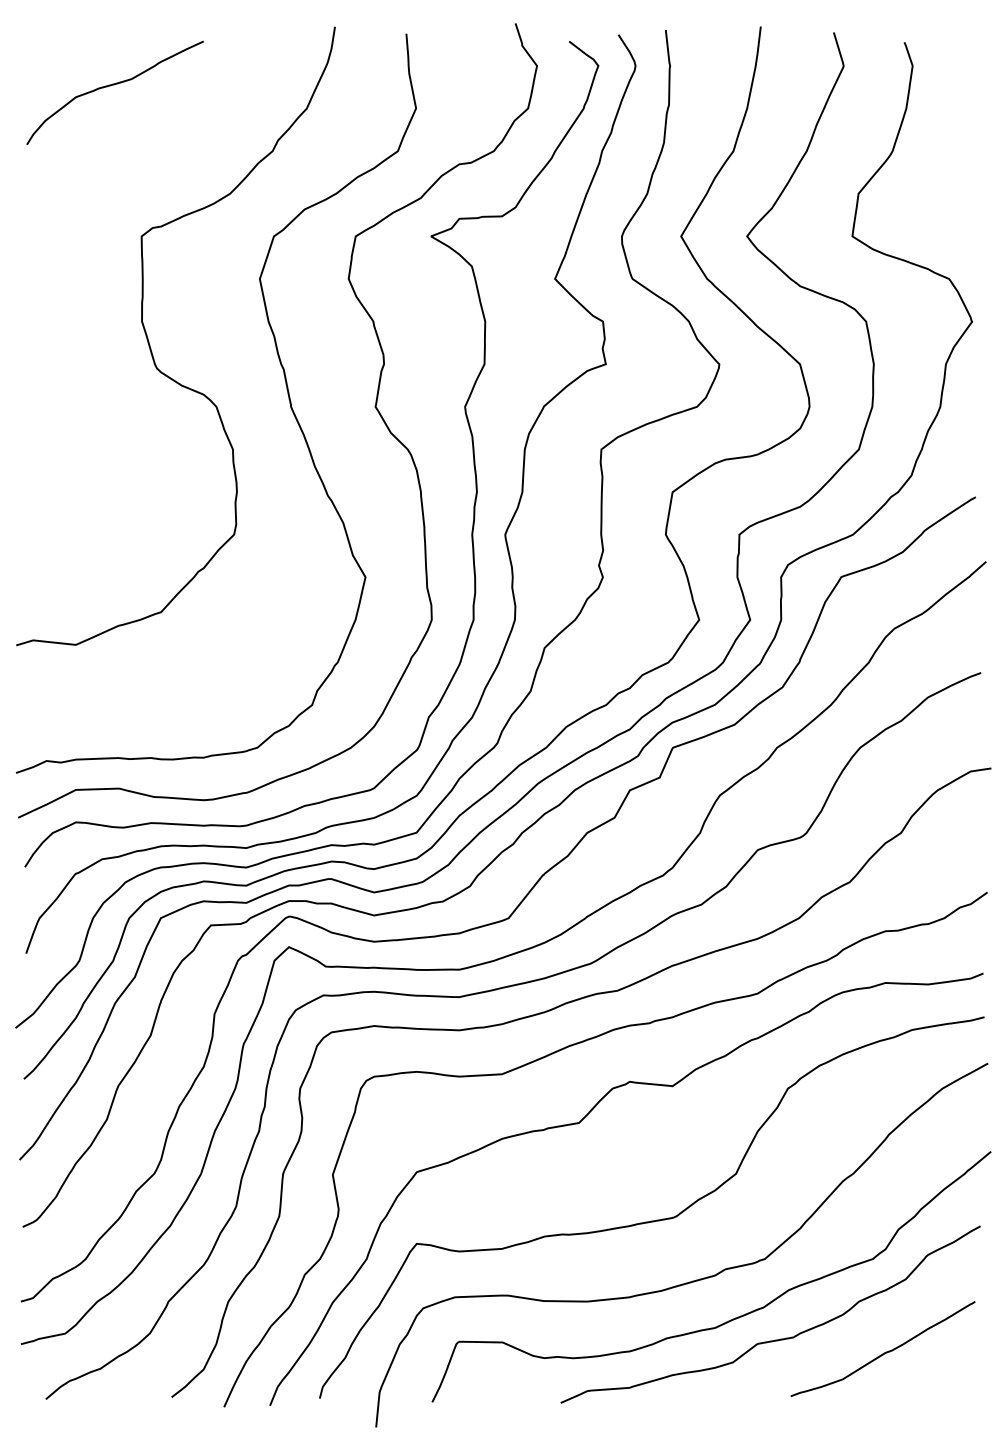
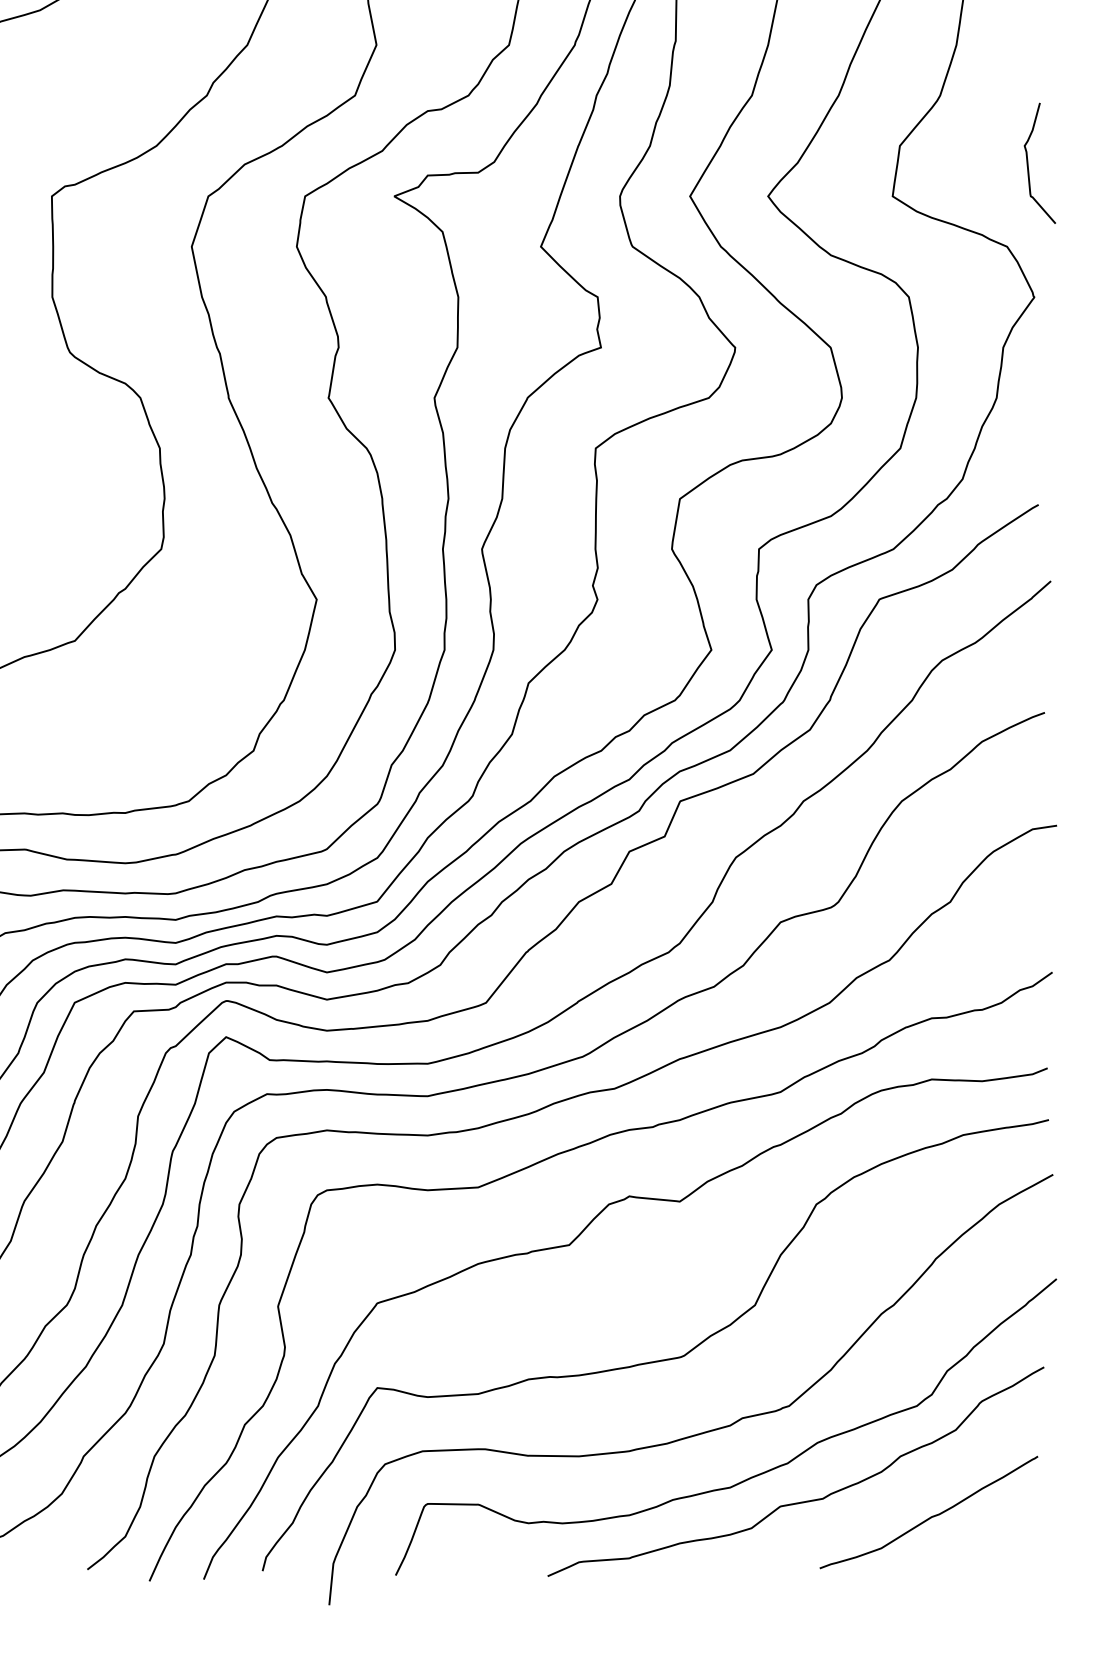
curve: (967, 208) -> (1028, 163), added

